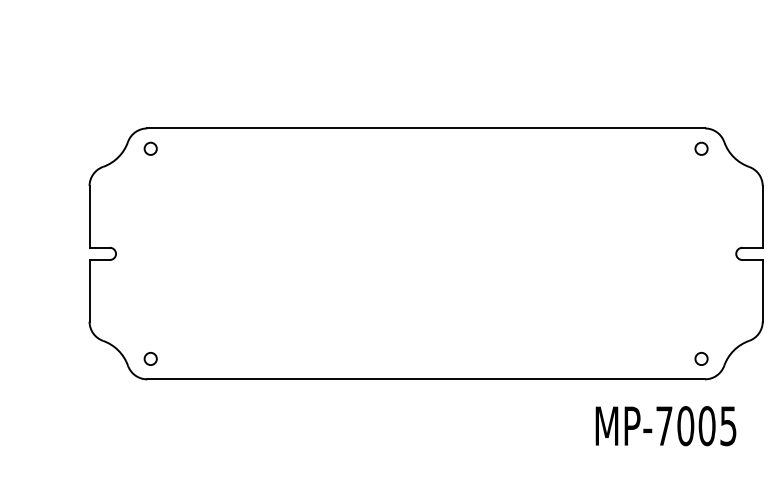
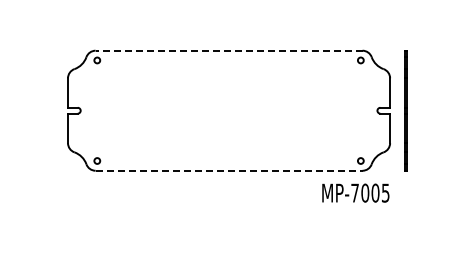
line: (424, 127) -> (228, 50), solid -> dashed
line: (427, 378) -> (229, 170), solid -> dashed
text: (665, 424) -> (355, 192), moved

